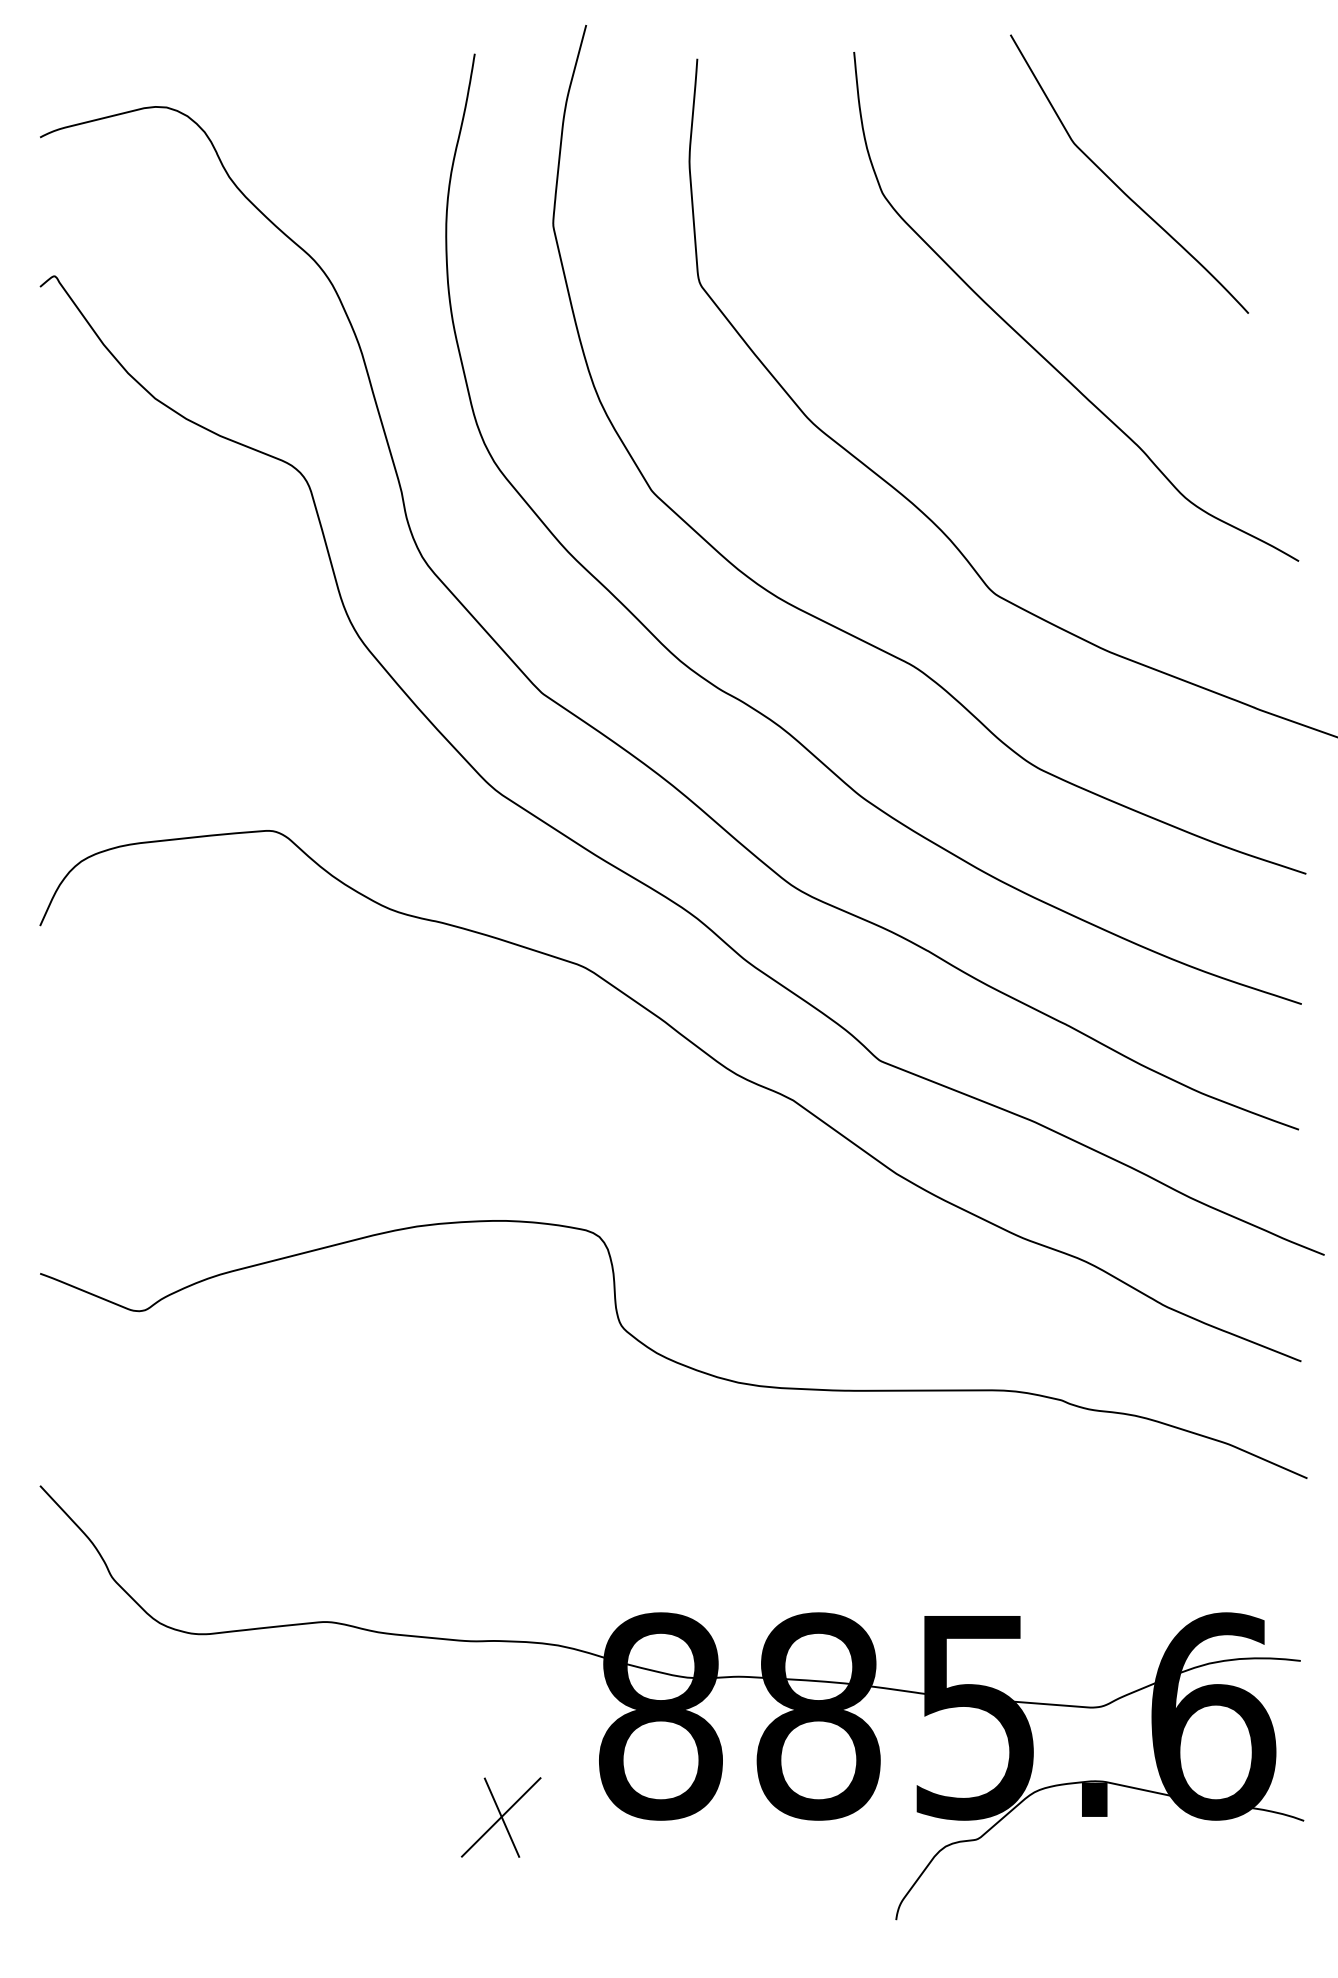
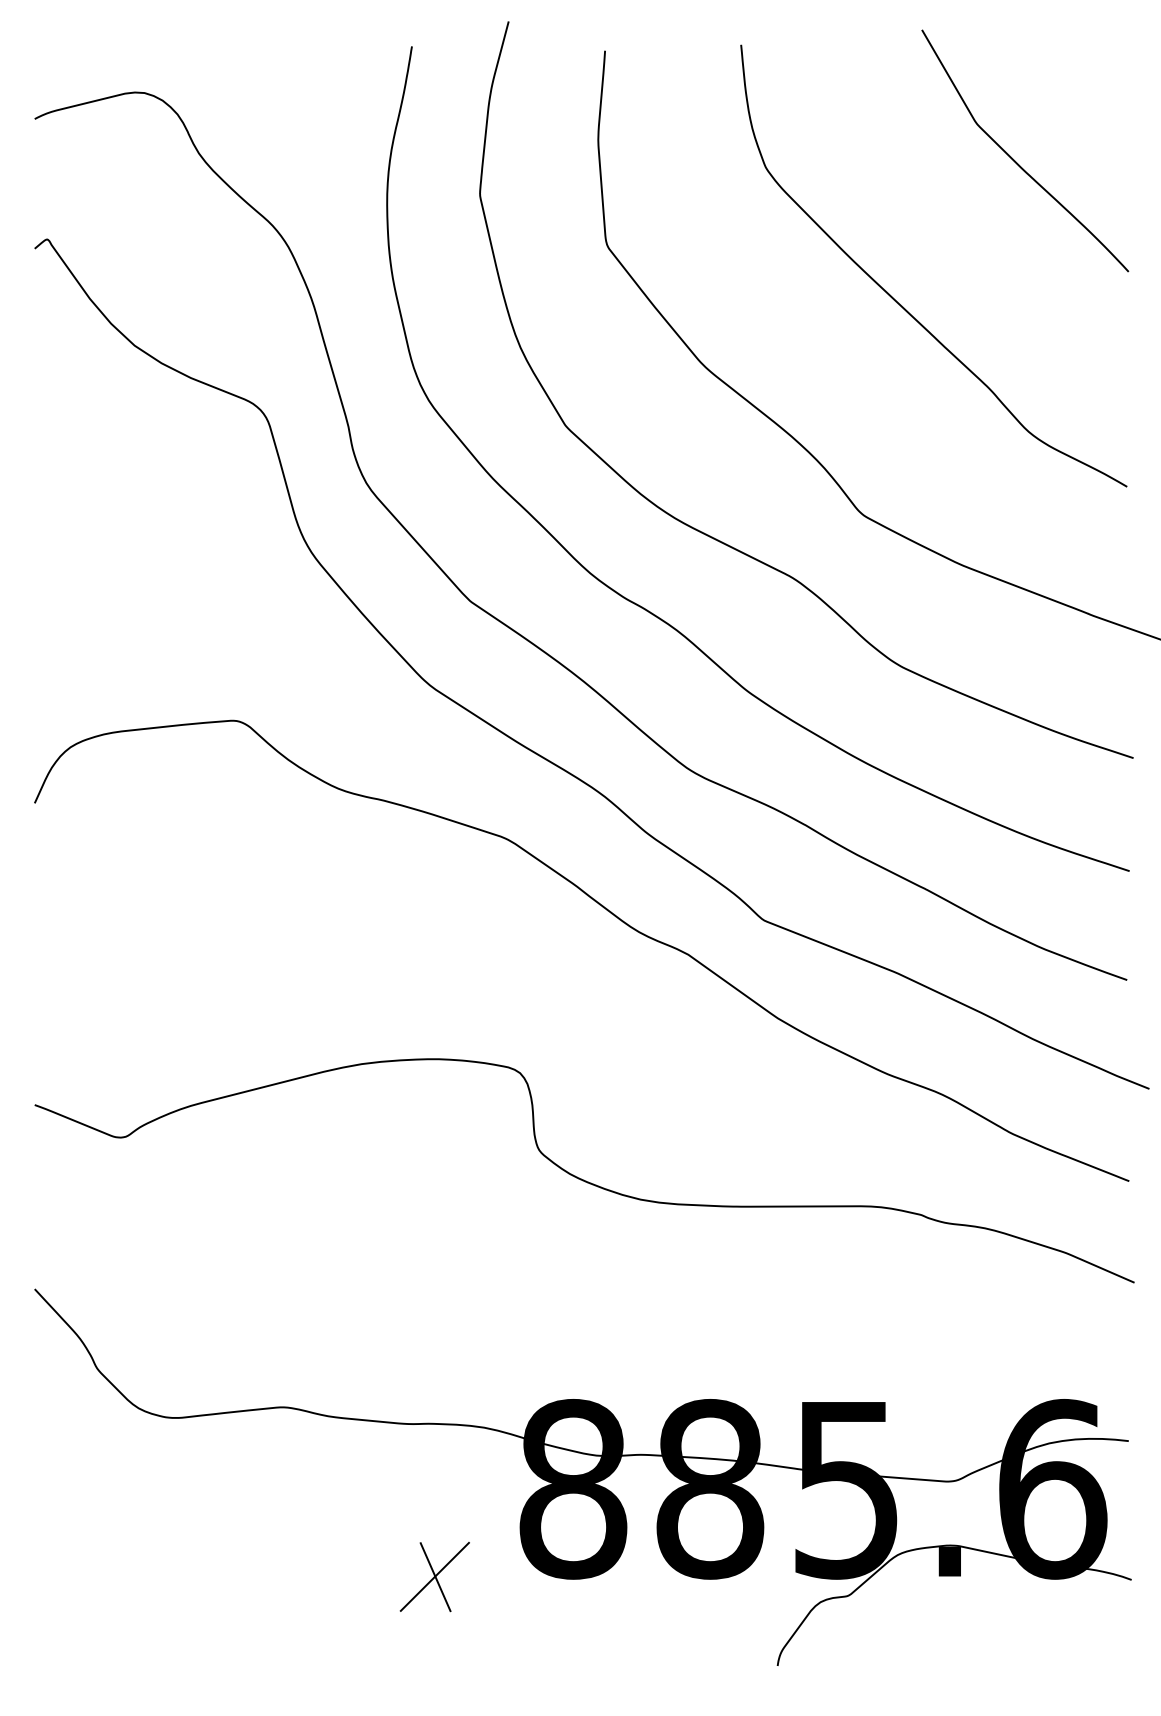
curve: (1117, 185) -> (1014, 160), moved

